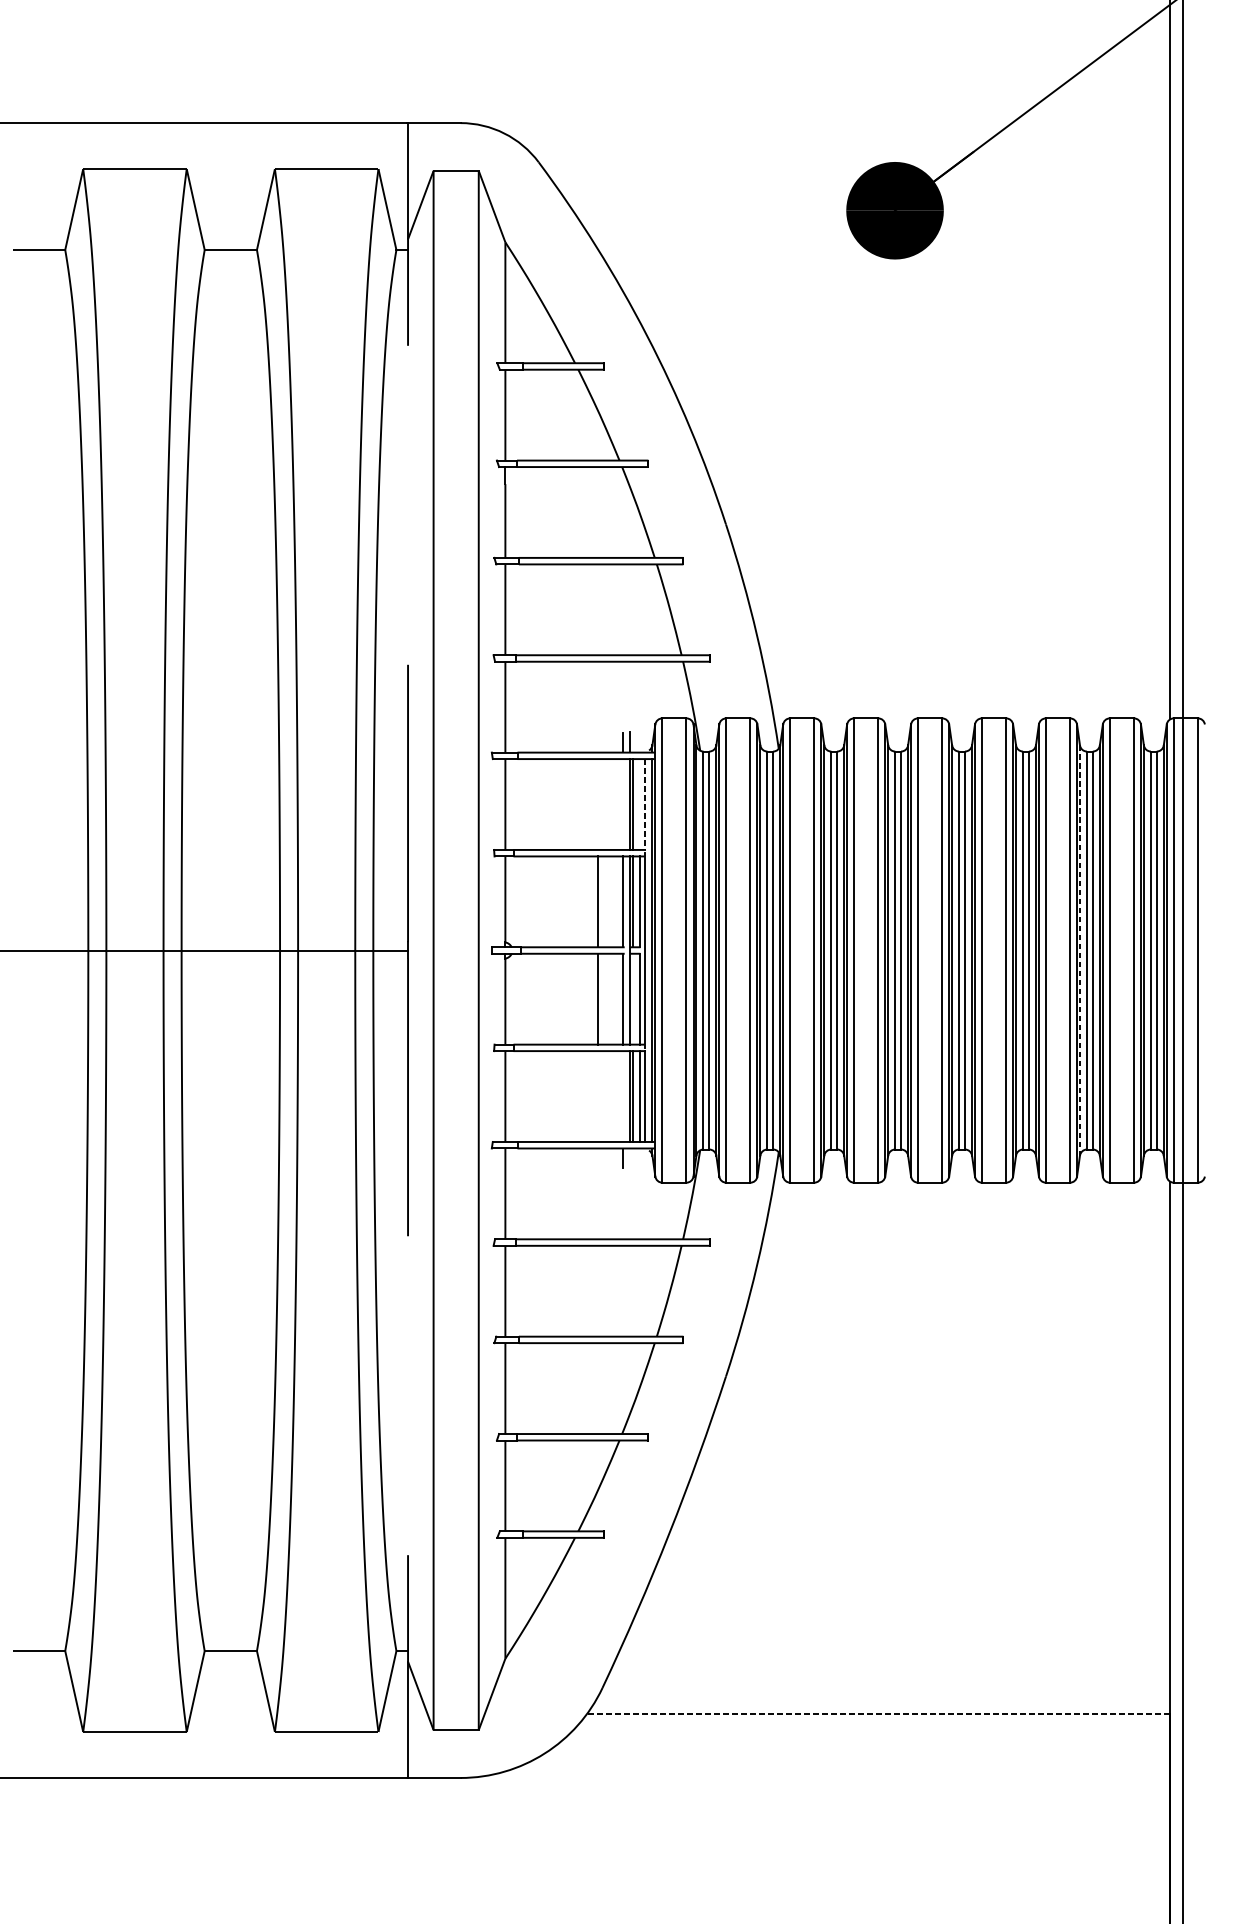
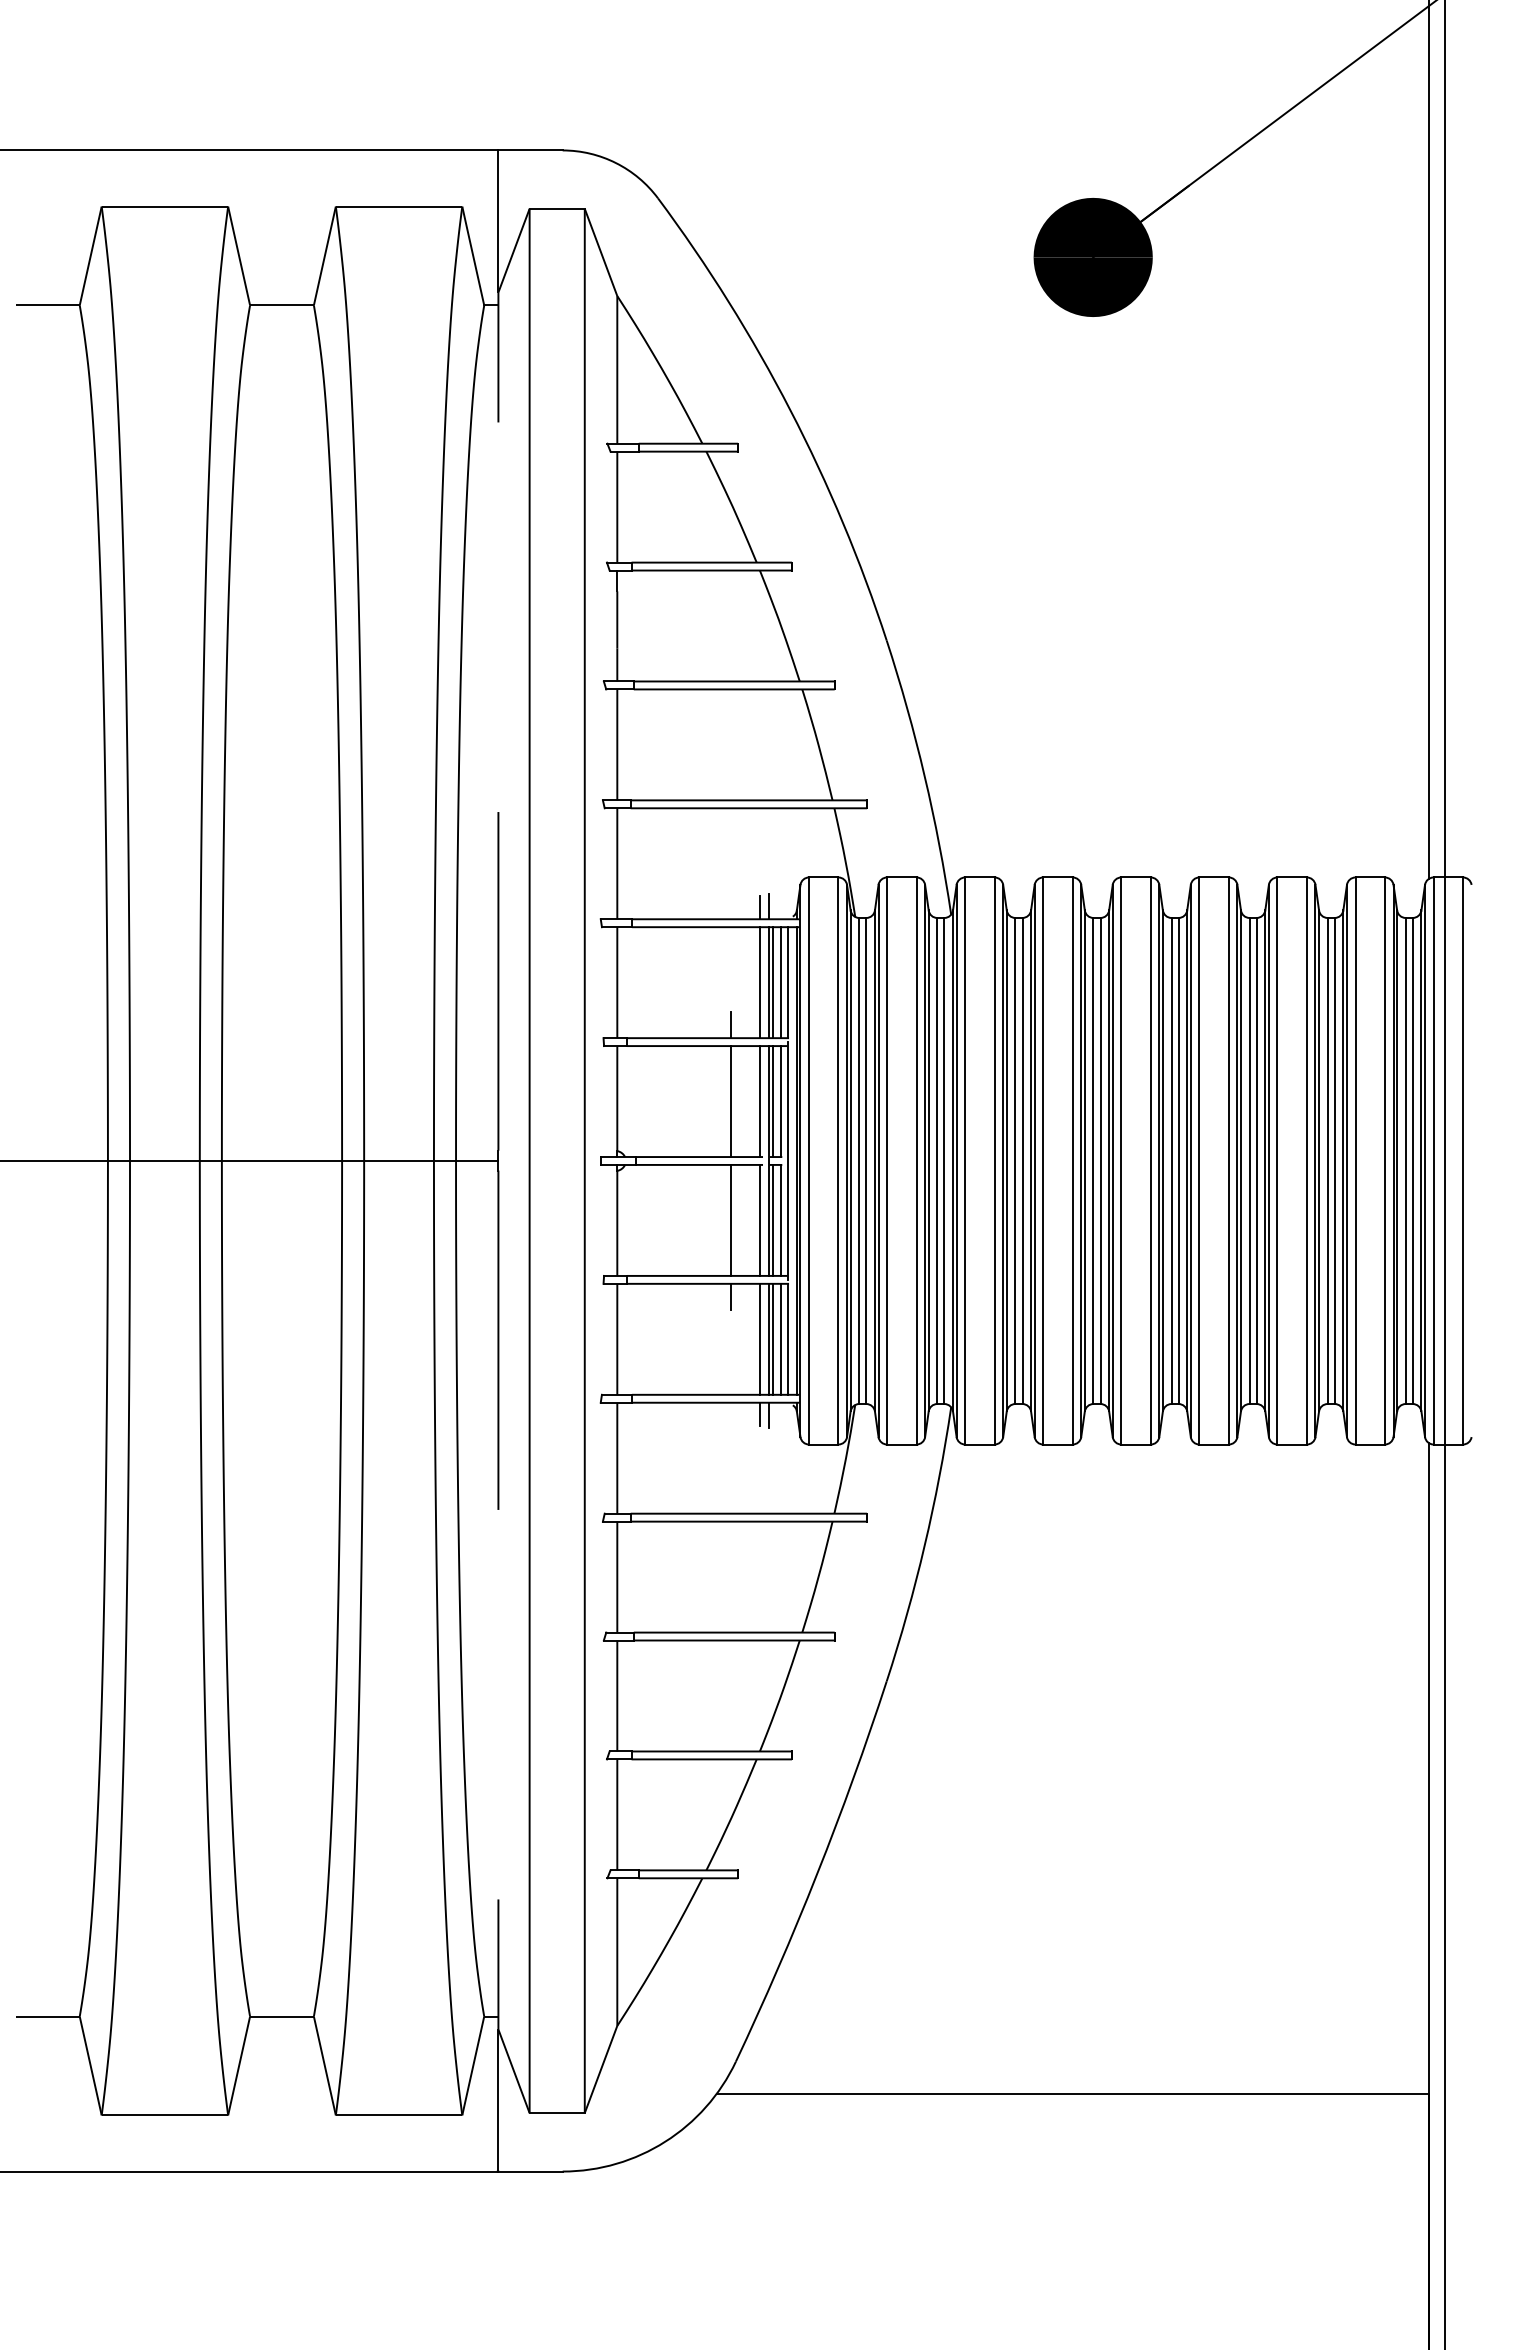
line: (622, 804) -> (760, 982), added
line: (639, 804) -> (781, 982), added
line: (645, 804) -> (788, 982), dashed -> solid
line: (598, 839) -> (730, 1025), added
line: (1080, 950) -> (1319, 1161), dashed -> solid
line: (632, 999) -> (772, 1220), added
line: (598, 1061) -> (730, 1296), added
line: (622, 1095) -> (760, 1338), added
line: (629, 1158) -> (768, 1414), added
line: (878, 1714) -> (1072, 2093), dashed -> solid

